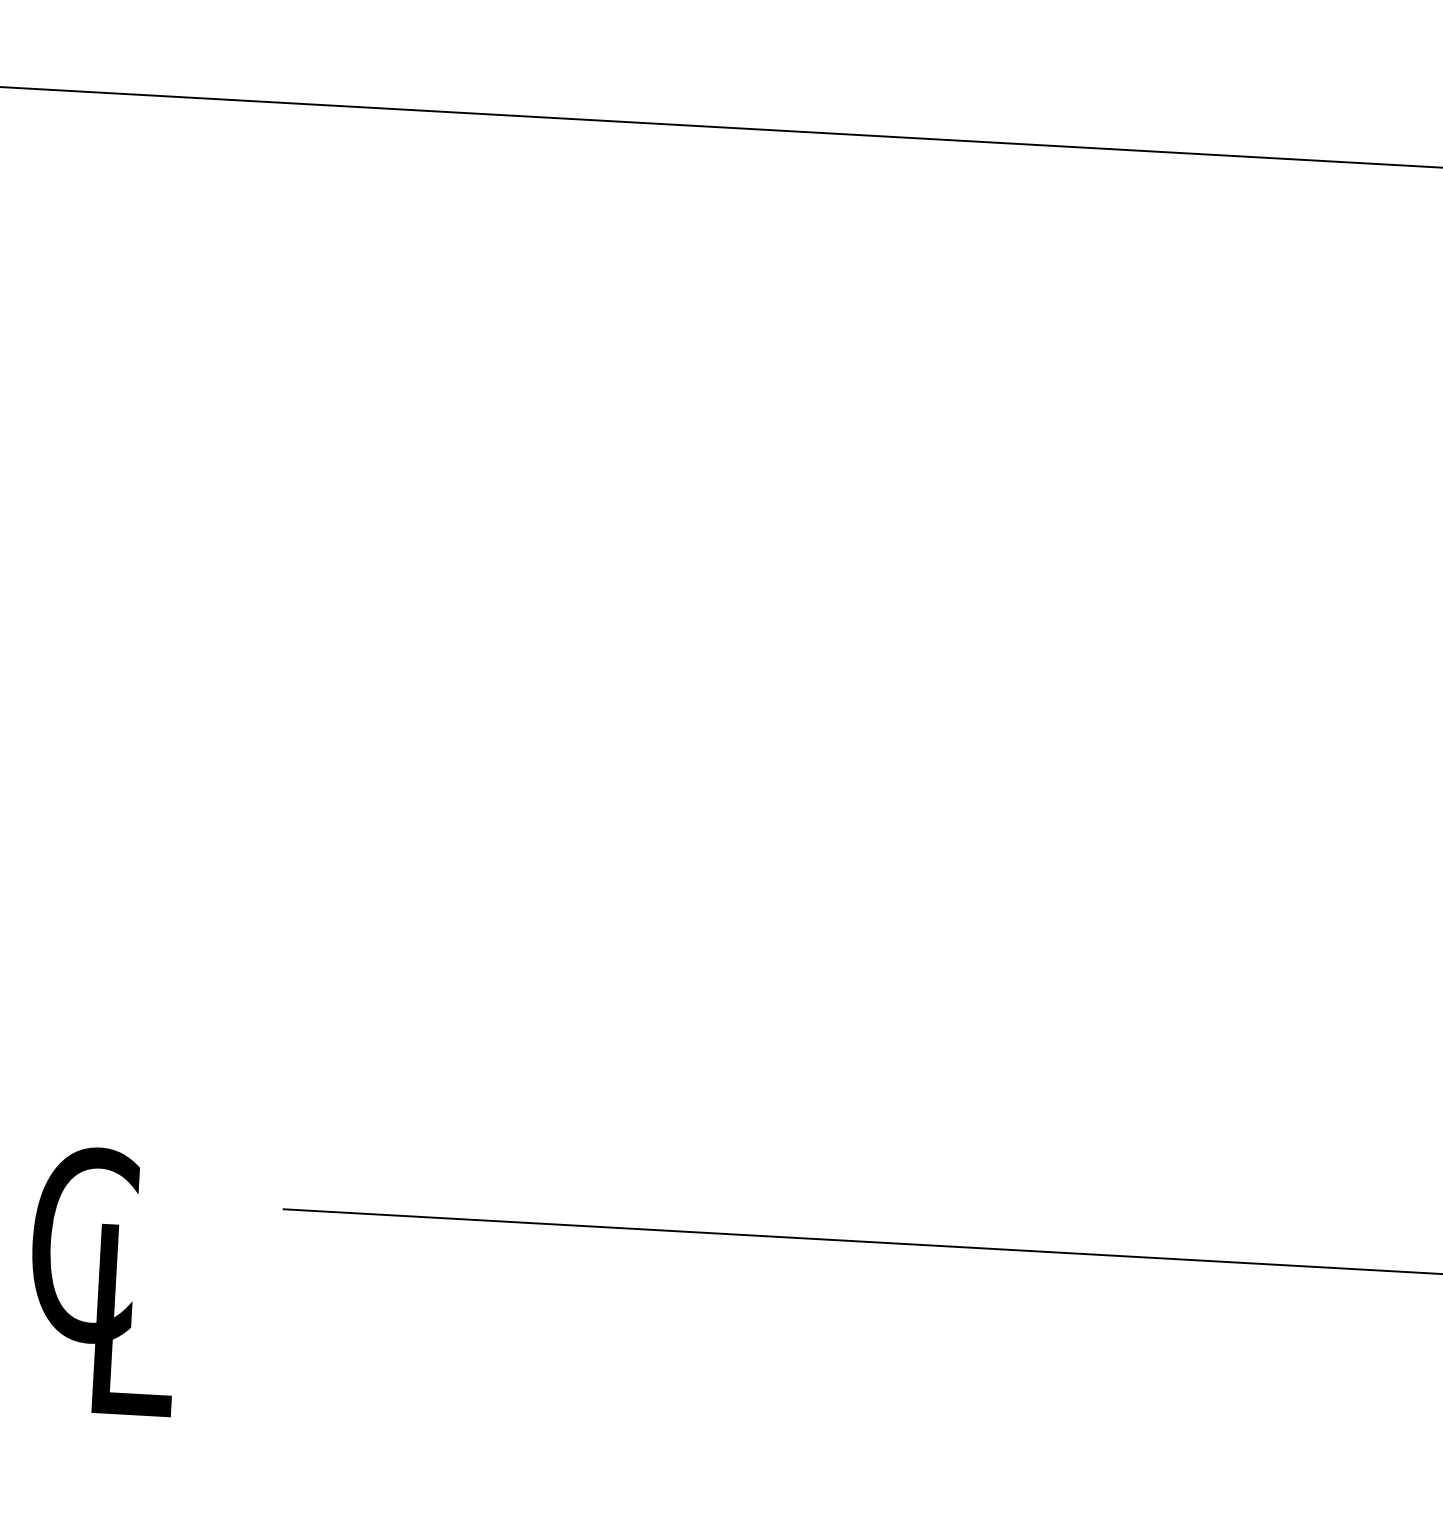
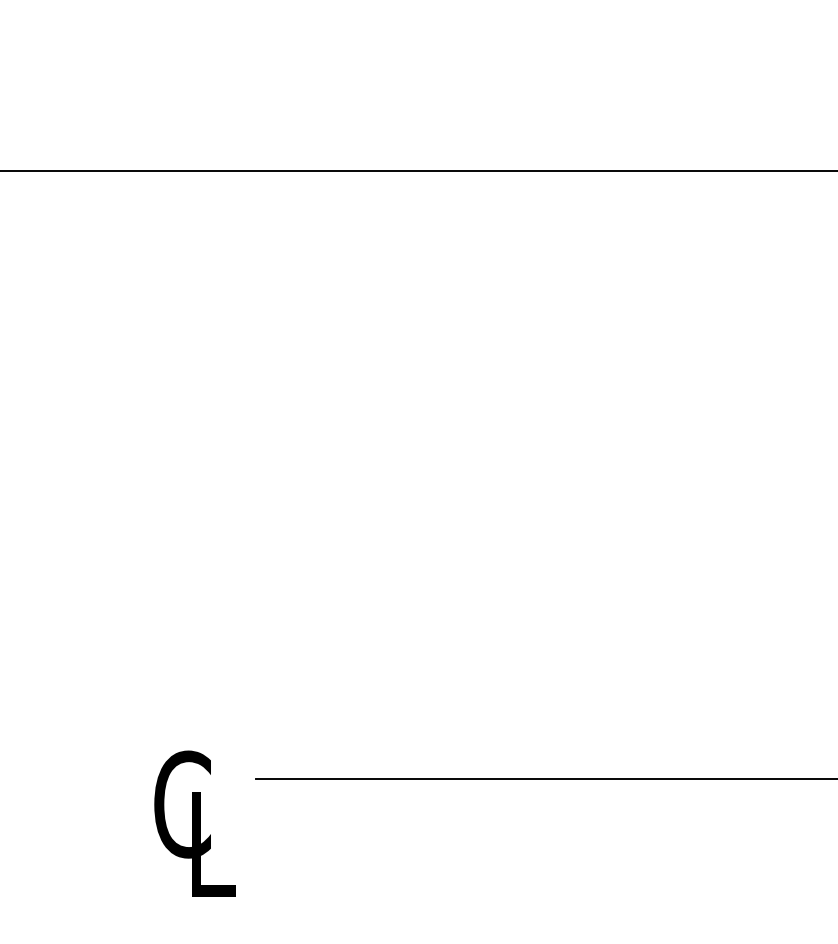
text: (103, 1280) -> (194, 823), moved

